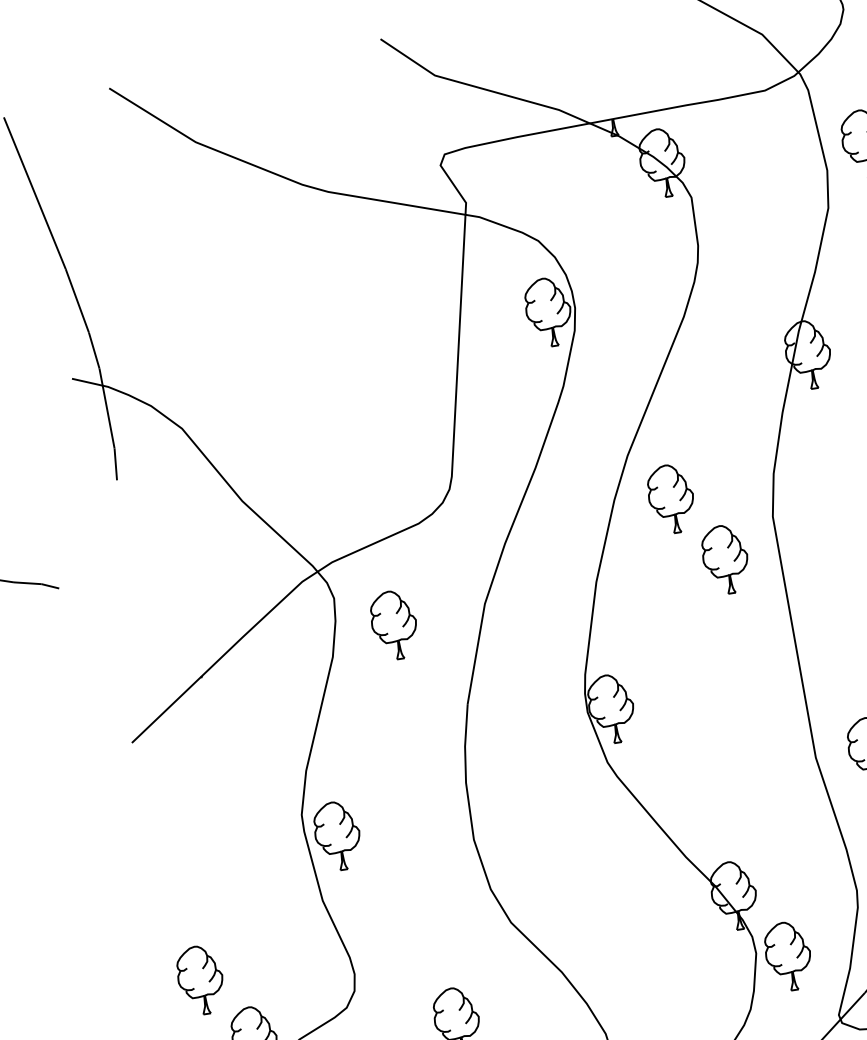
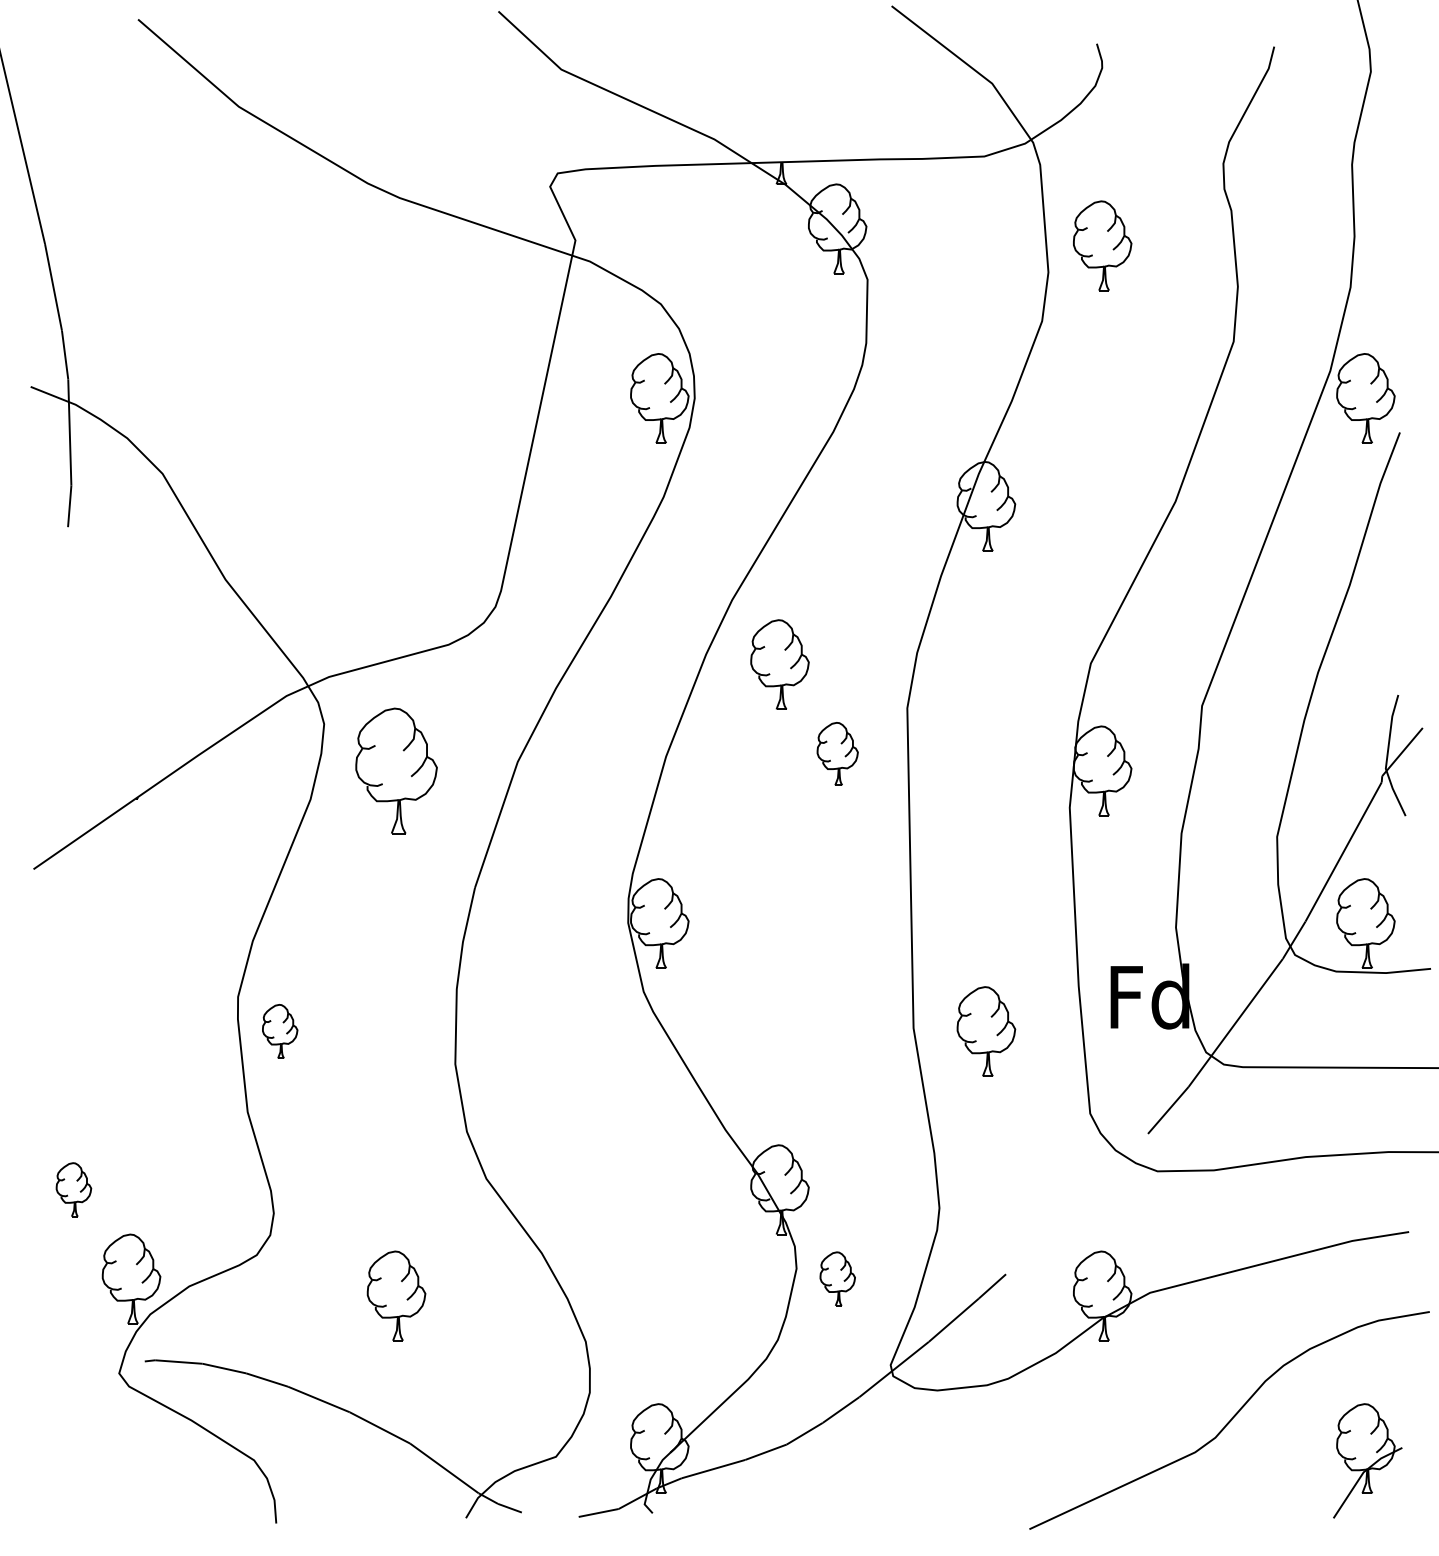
part: (725, 559) -> (837, 753), size x0.7
part: (394, 624) -> (396, 770), size x1.4
part: (337, 836) -> (279, 1031), size x0.6
part: (788, 955) -> (837, 1278), size x0.6
part: (200, 980) -> (73, 1189), size x0.6

